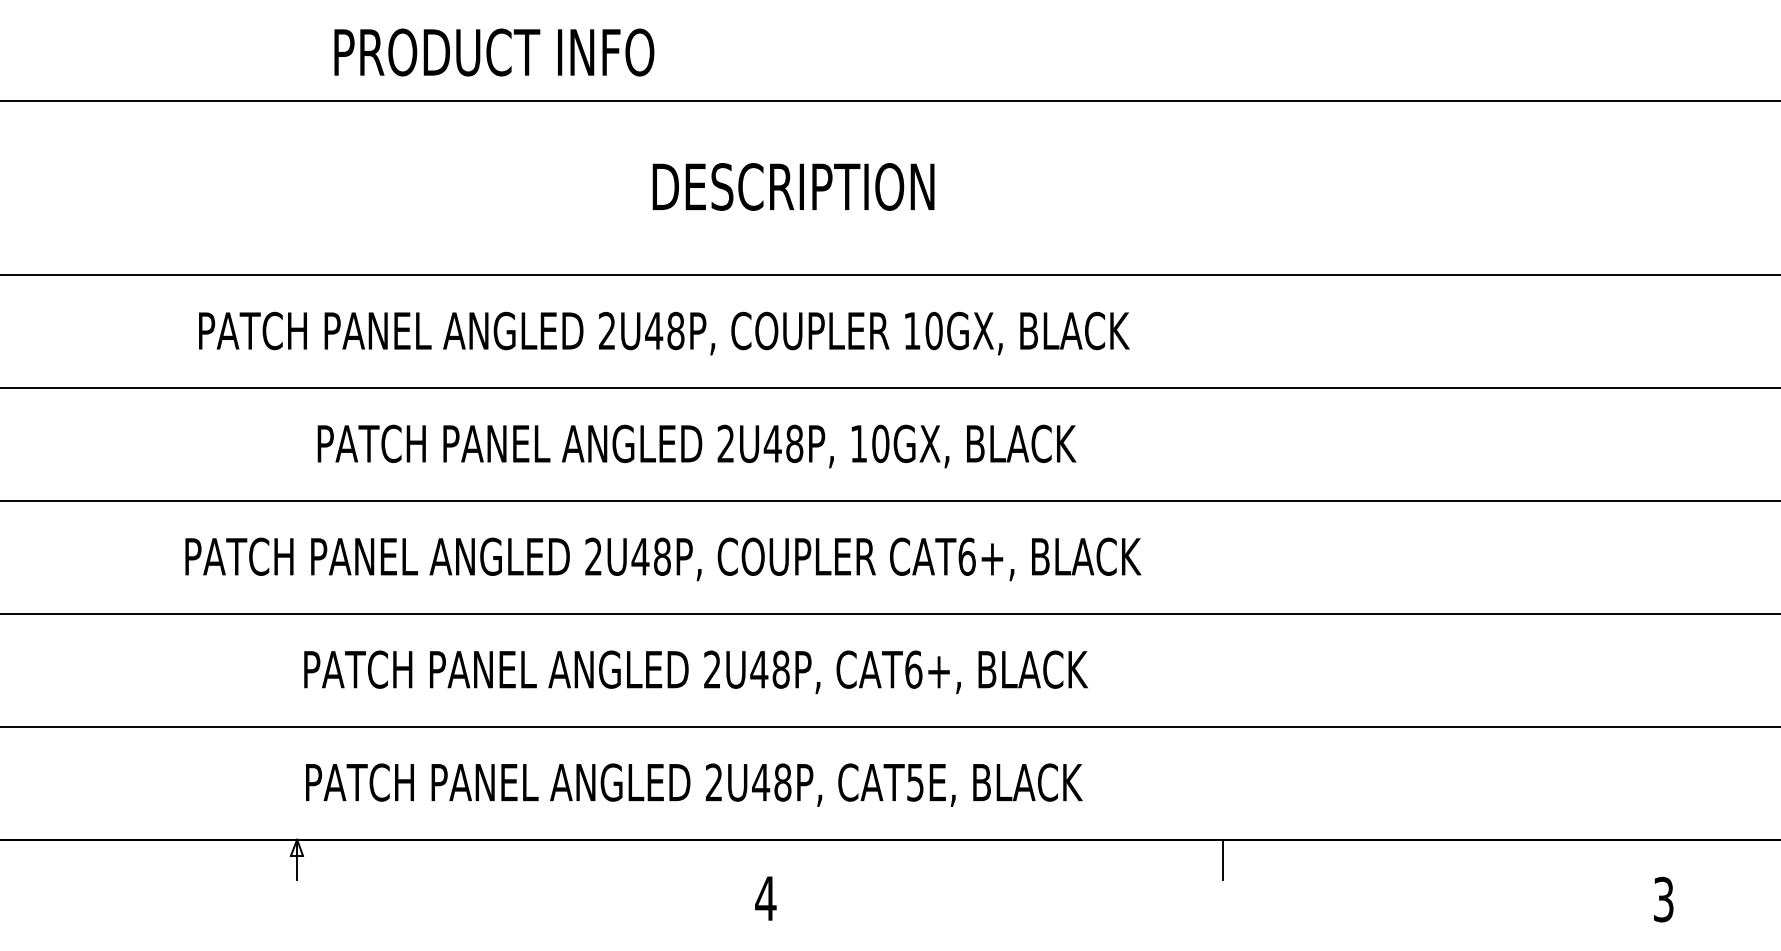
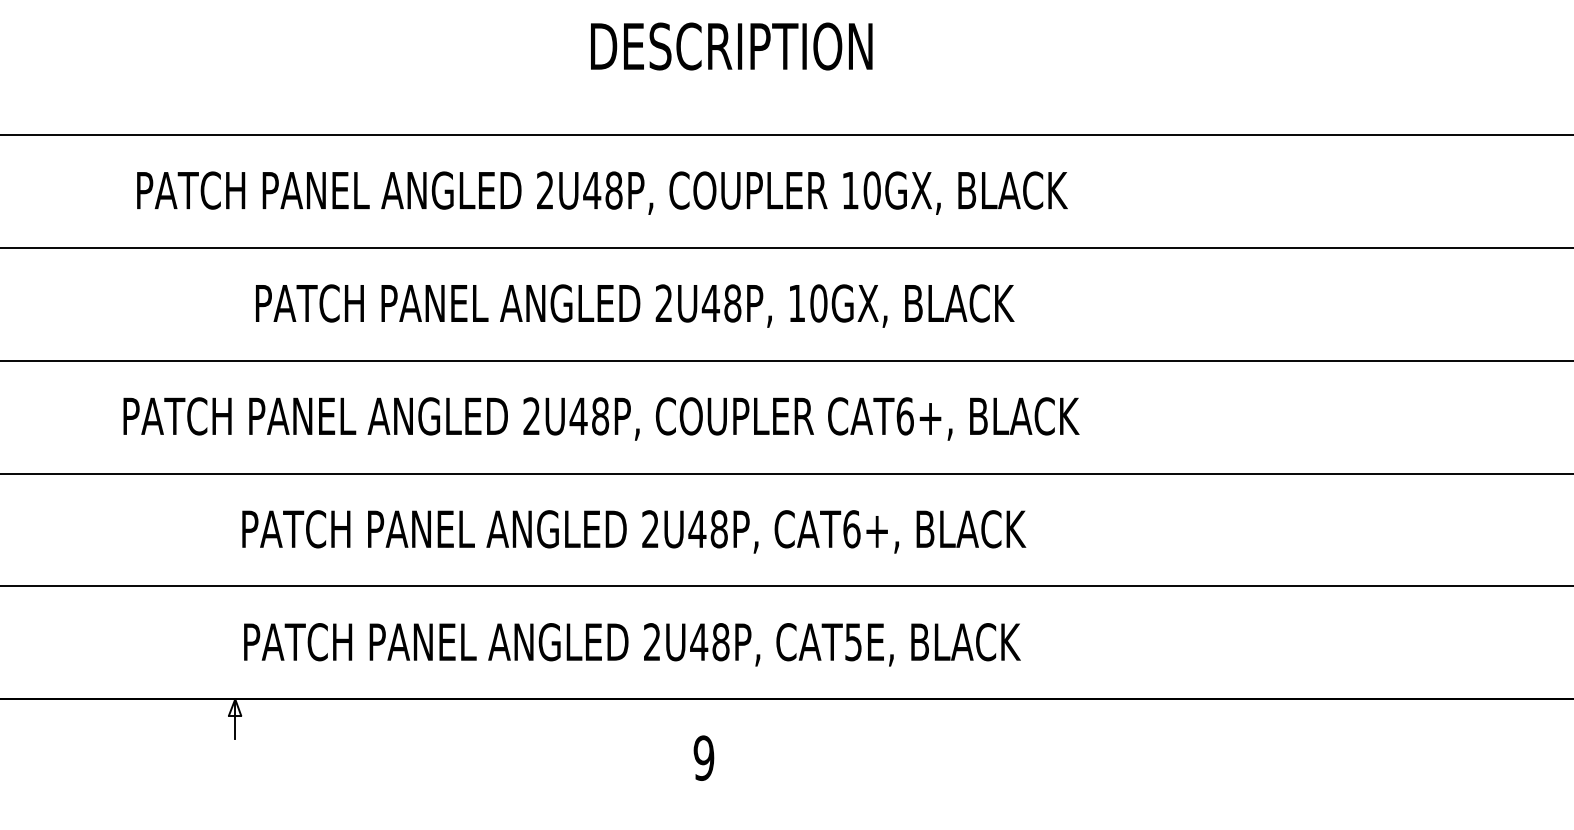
line: (1223, 859) -> (1161, 719), removed
text: (765, 898) -> (703, 758), 4 -> 9

